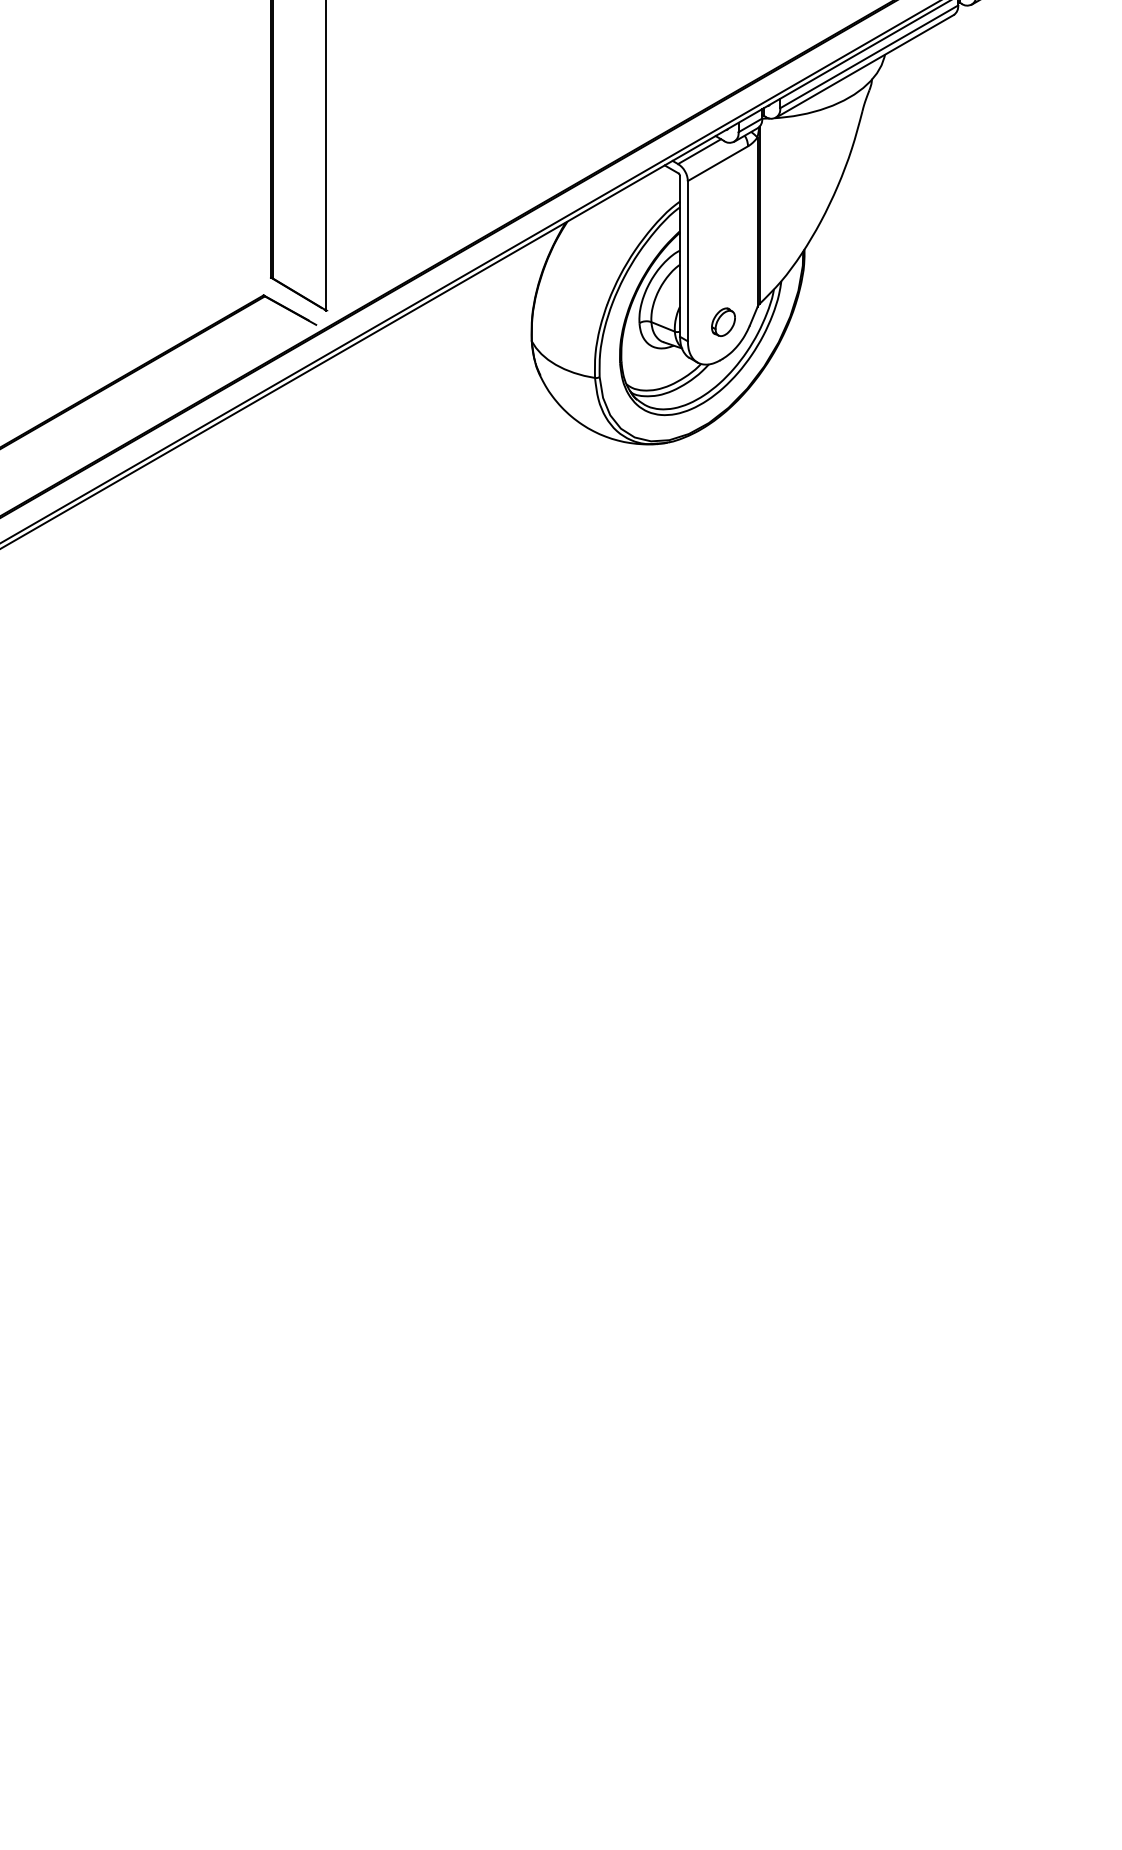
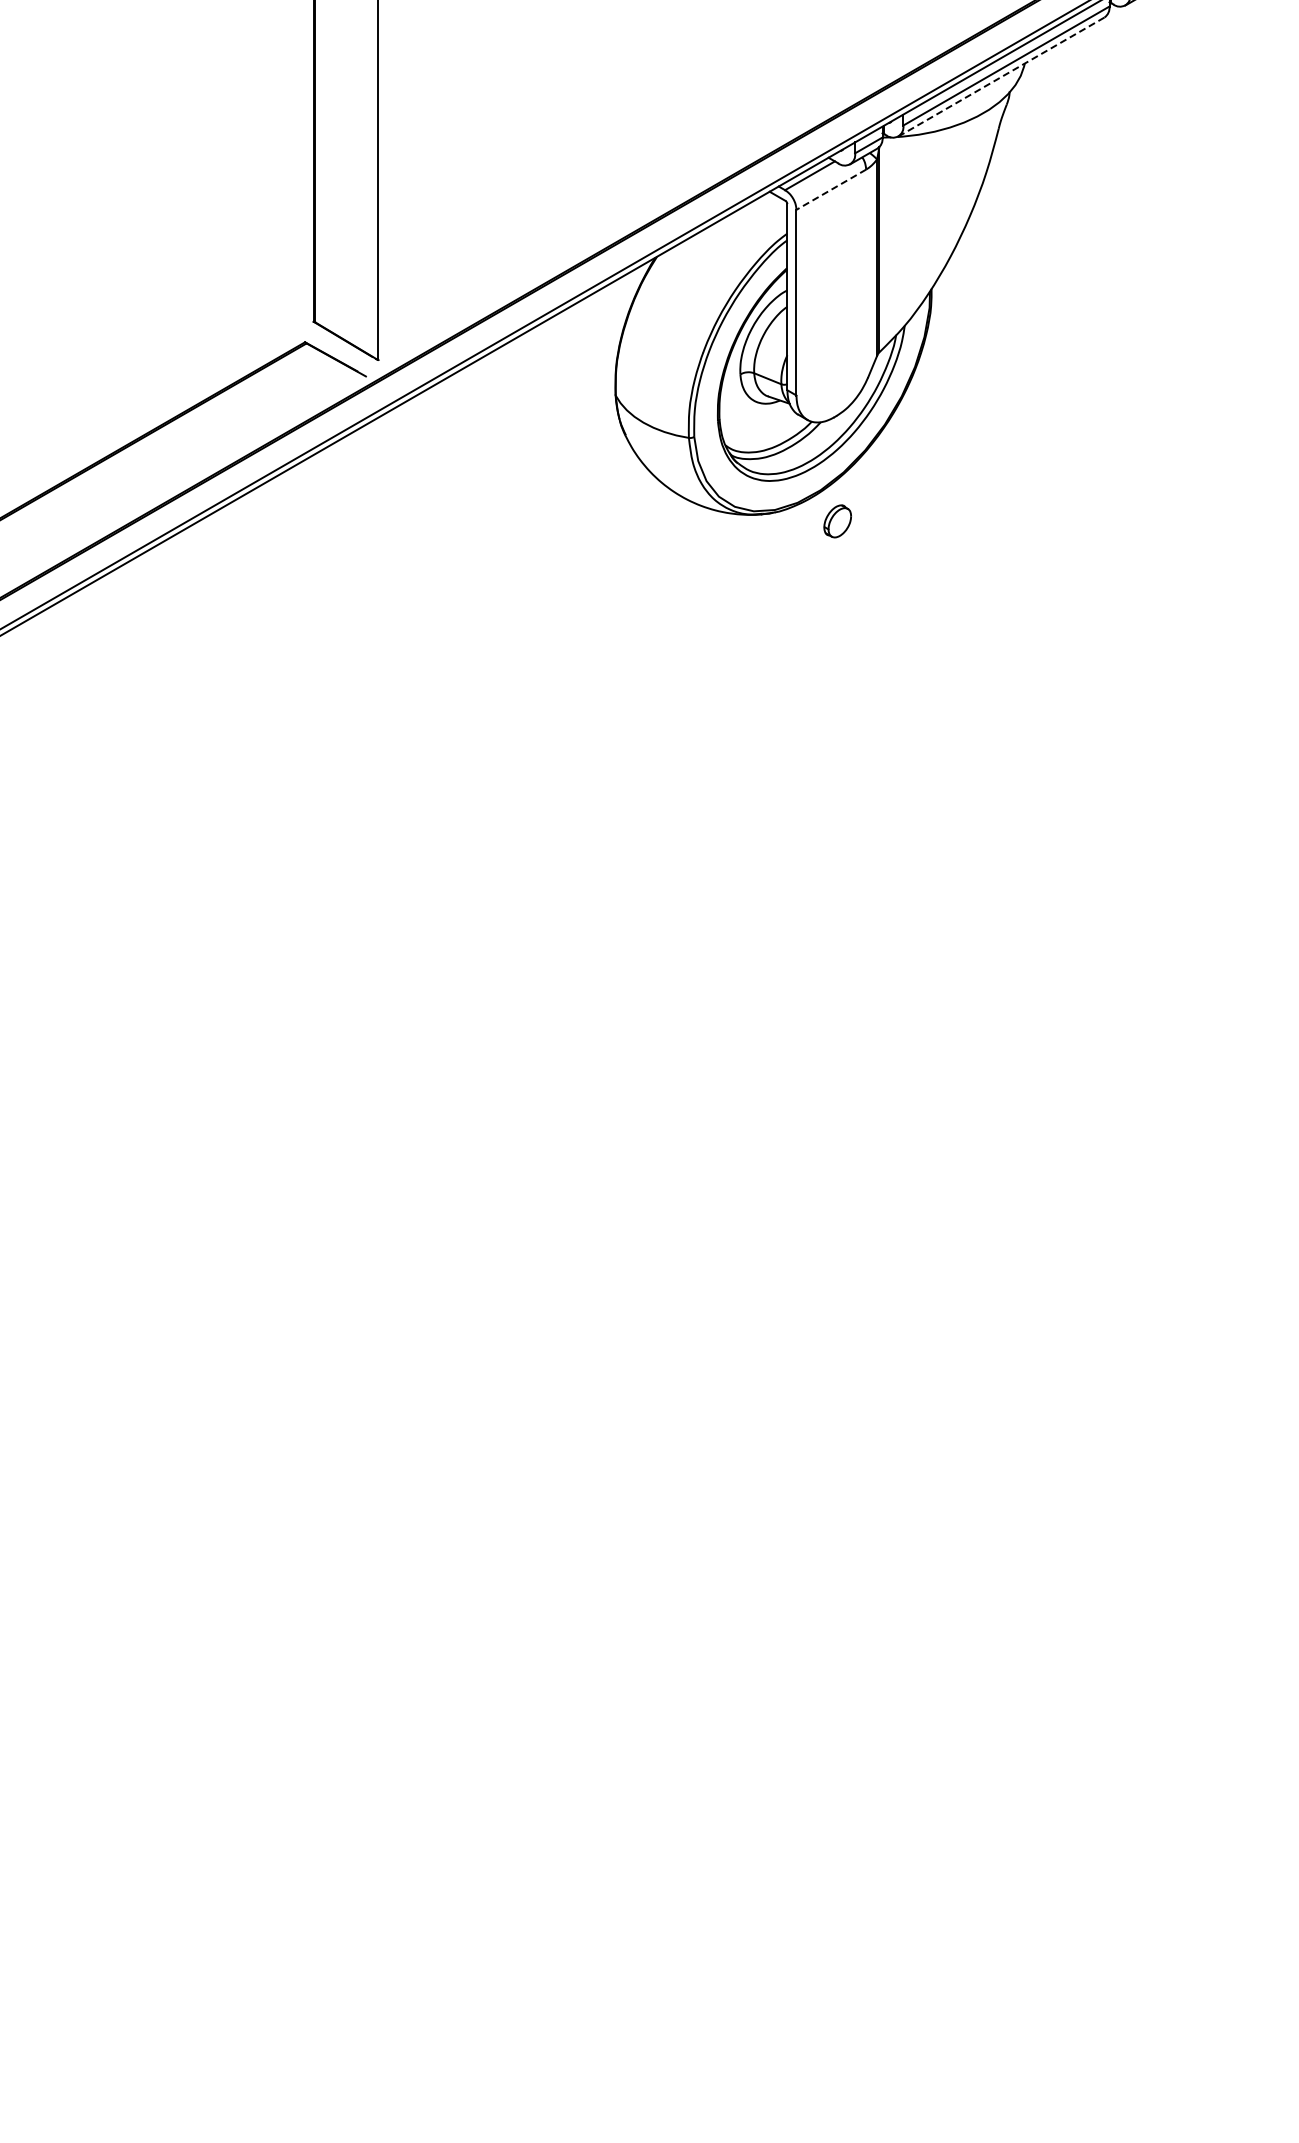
line: (864, 65) -> (1001, 76), solid -> dashed
line: (717, 163) -> (830, 189), solid -> dashed
part: (723, 322) -> (837, 521), moved

